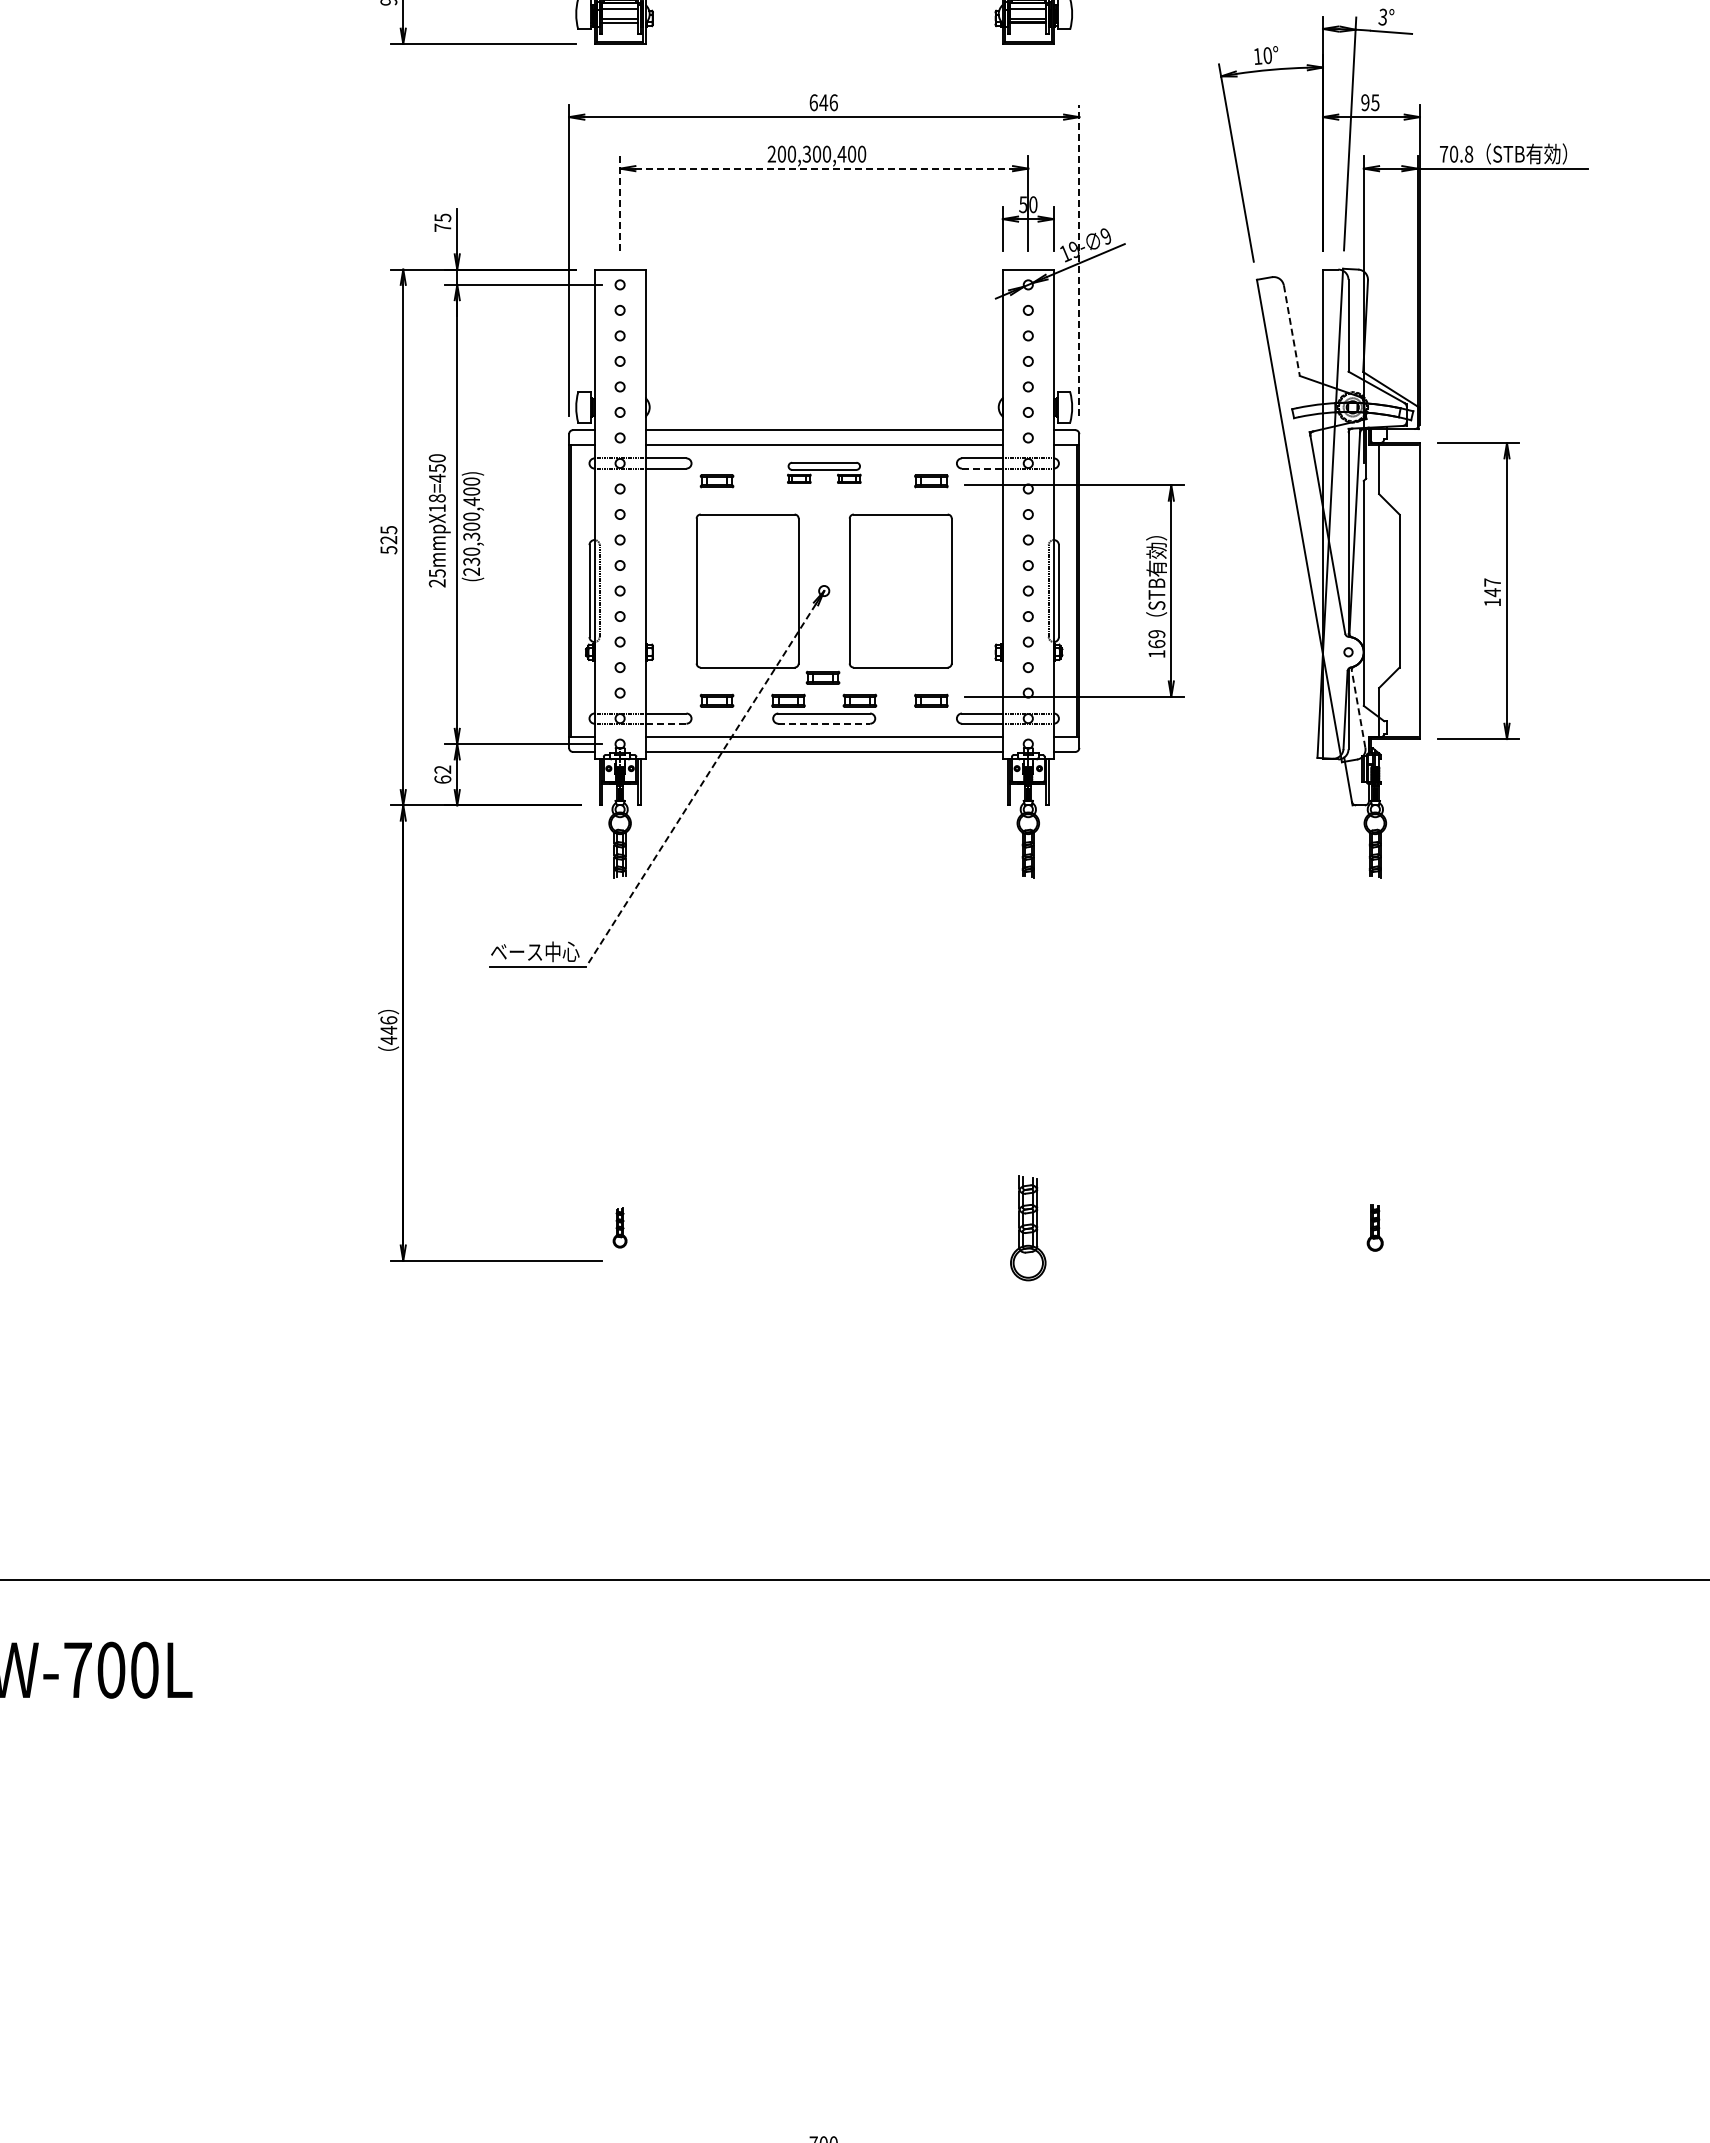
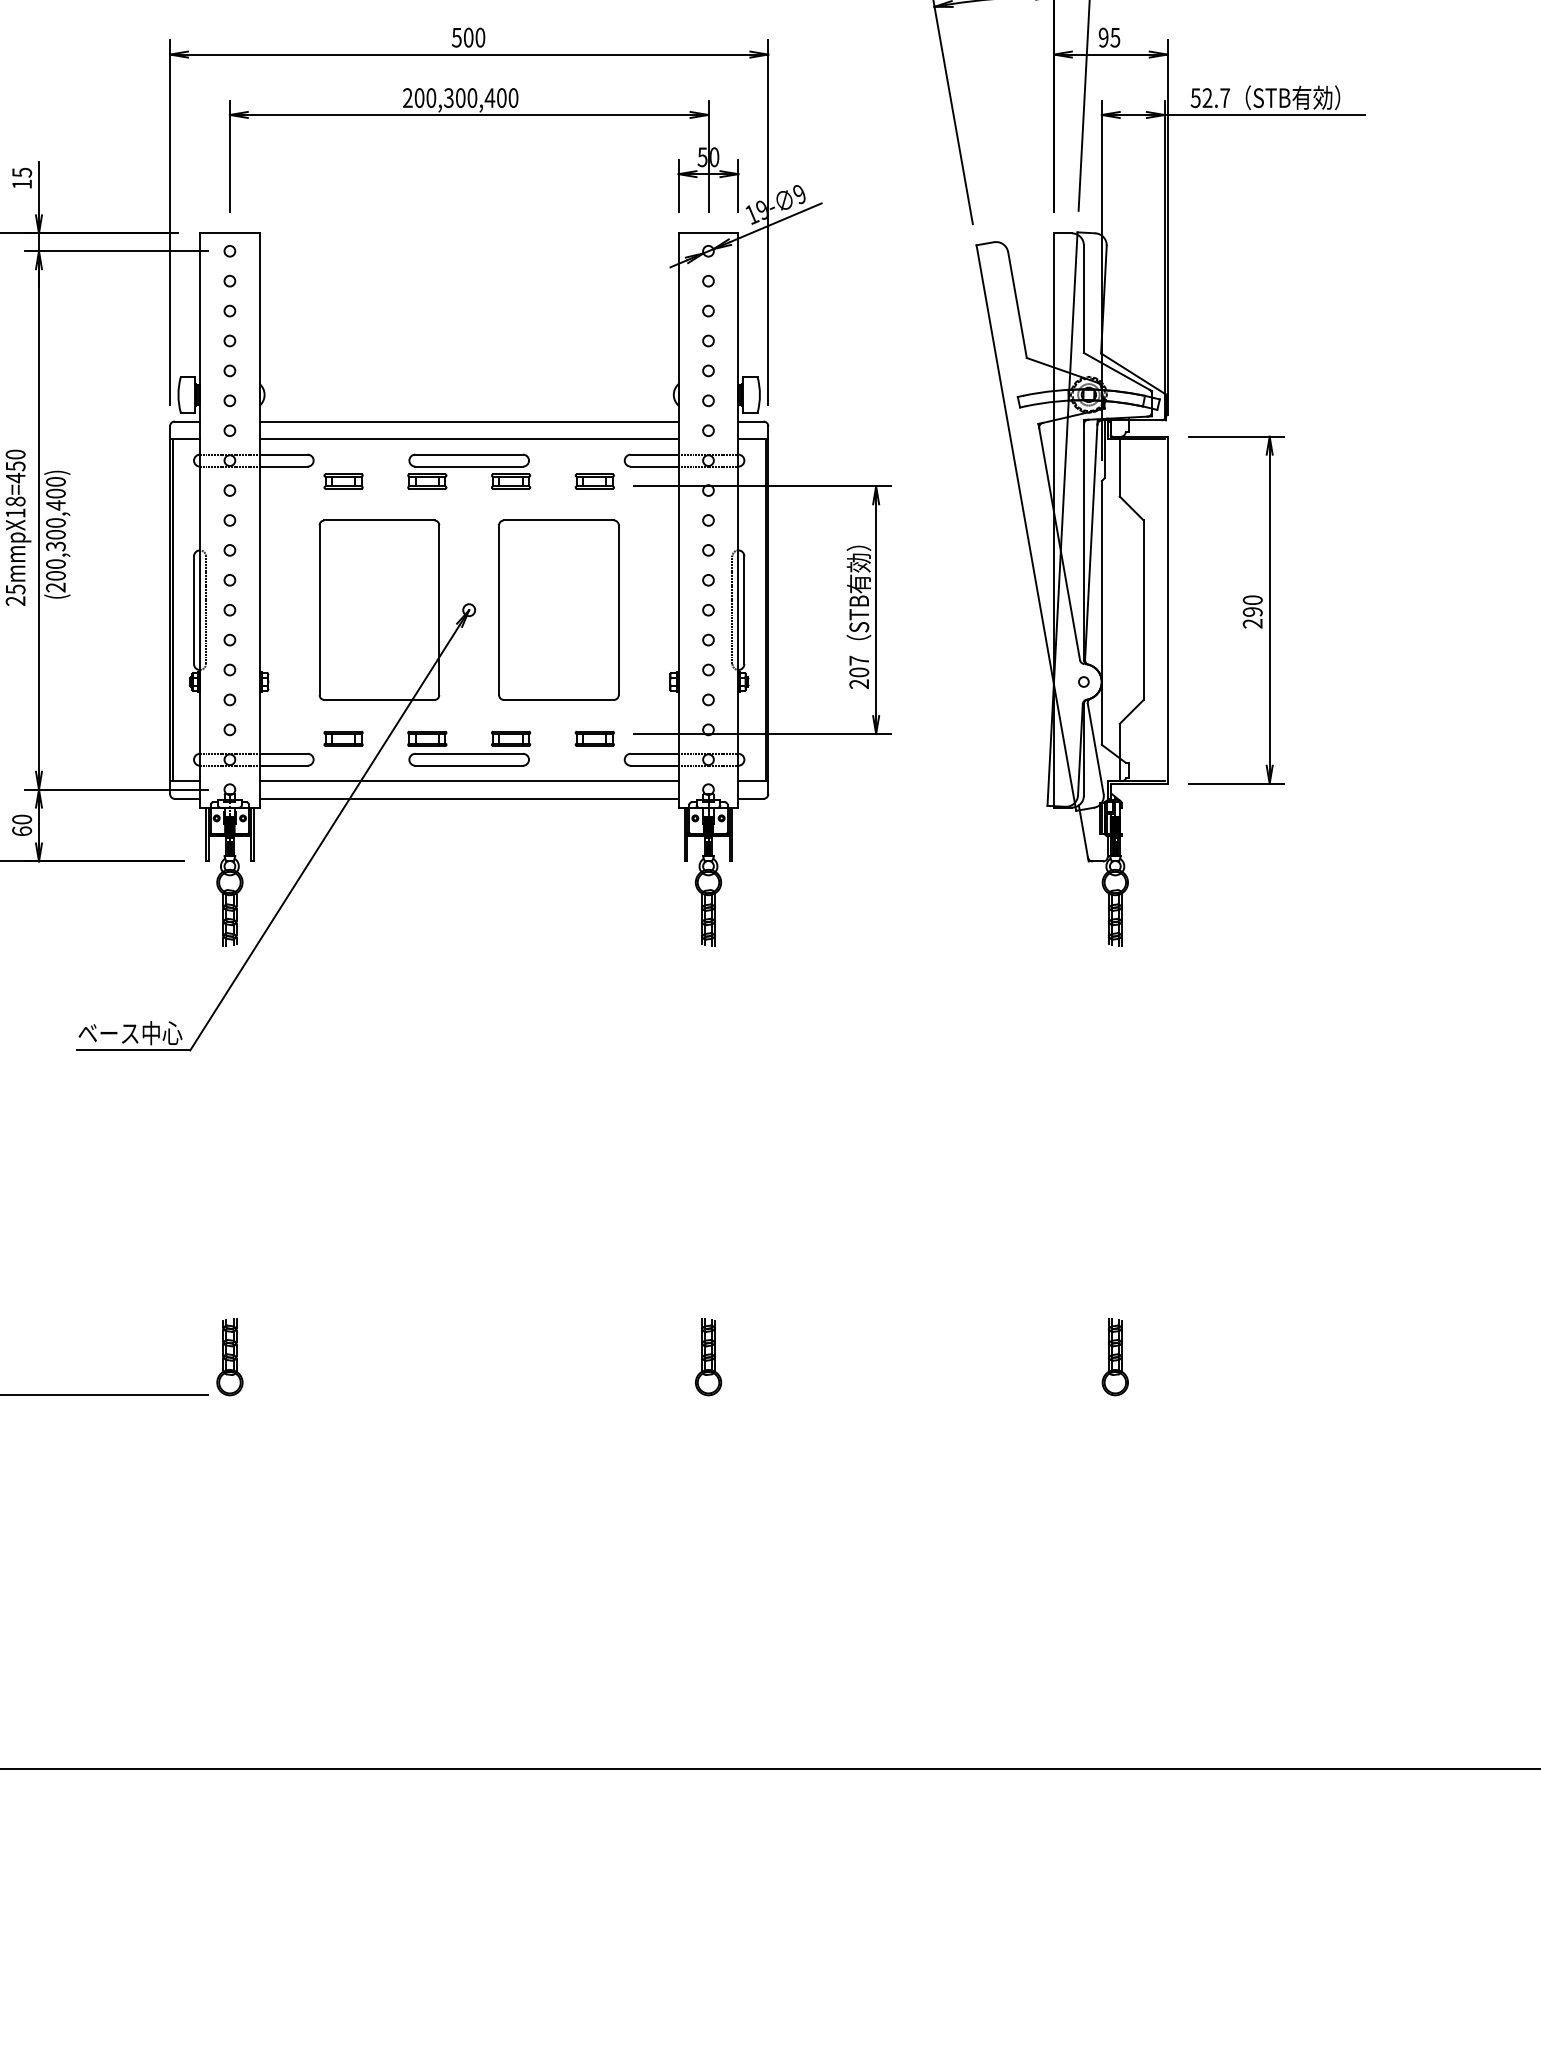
text: (823, 102) -> (468, 37), 646 -> 500
text: (1456, 153) -> (1210, 97), 70.8 -> 52.7
line: (824, 168) -> (469, 114), dashed -> solid
line: (620, 203) -> (230, 155), dashed -> solid
text: (442, 227) -> (21, 183), 75 -> 15
line: (1079, 259) -> (768, 221), dashed -> solid
line: (1291, 330) -> (1017, 304), dashed -> solid
line: (982, 468) -> (654, 466), dashed -> solid
part: (824, 472) -> (469, 471), size x1.43
text: (471, 561) -> (55, 575), (230,300,400) -> (200,300,400)
text: (1492, 592) -> (1252, 611), 147 -> 290
text: (1156, 644) -> (858, 672), 169 -> 207
part: (822, 677) -> (467, 711), removed
line: (1358, 709) -> (1095, 749), dashed -> solid
line: (665, 723) -> (283, 765), dashed -> solid
line: (824, 723) -> (469, 765), dashed -> solid
text: (442, 769) -> (21, 819), 62 -> 60
line: (701, 785) -> (325, 838), dashed -> solid
part: (619, 1227) -> (229, 1356), size x1.67
part: (1028, 1227) -> (708, 1356), size x0.62
part: (1374, 1227) -> (1114, 1356), size x1.43

